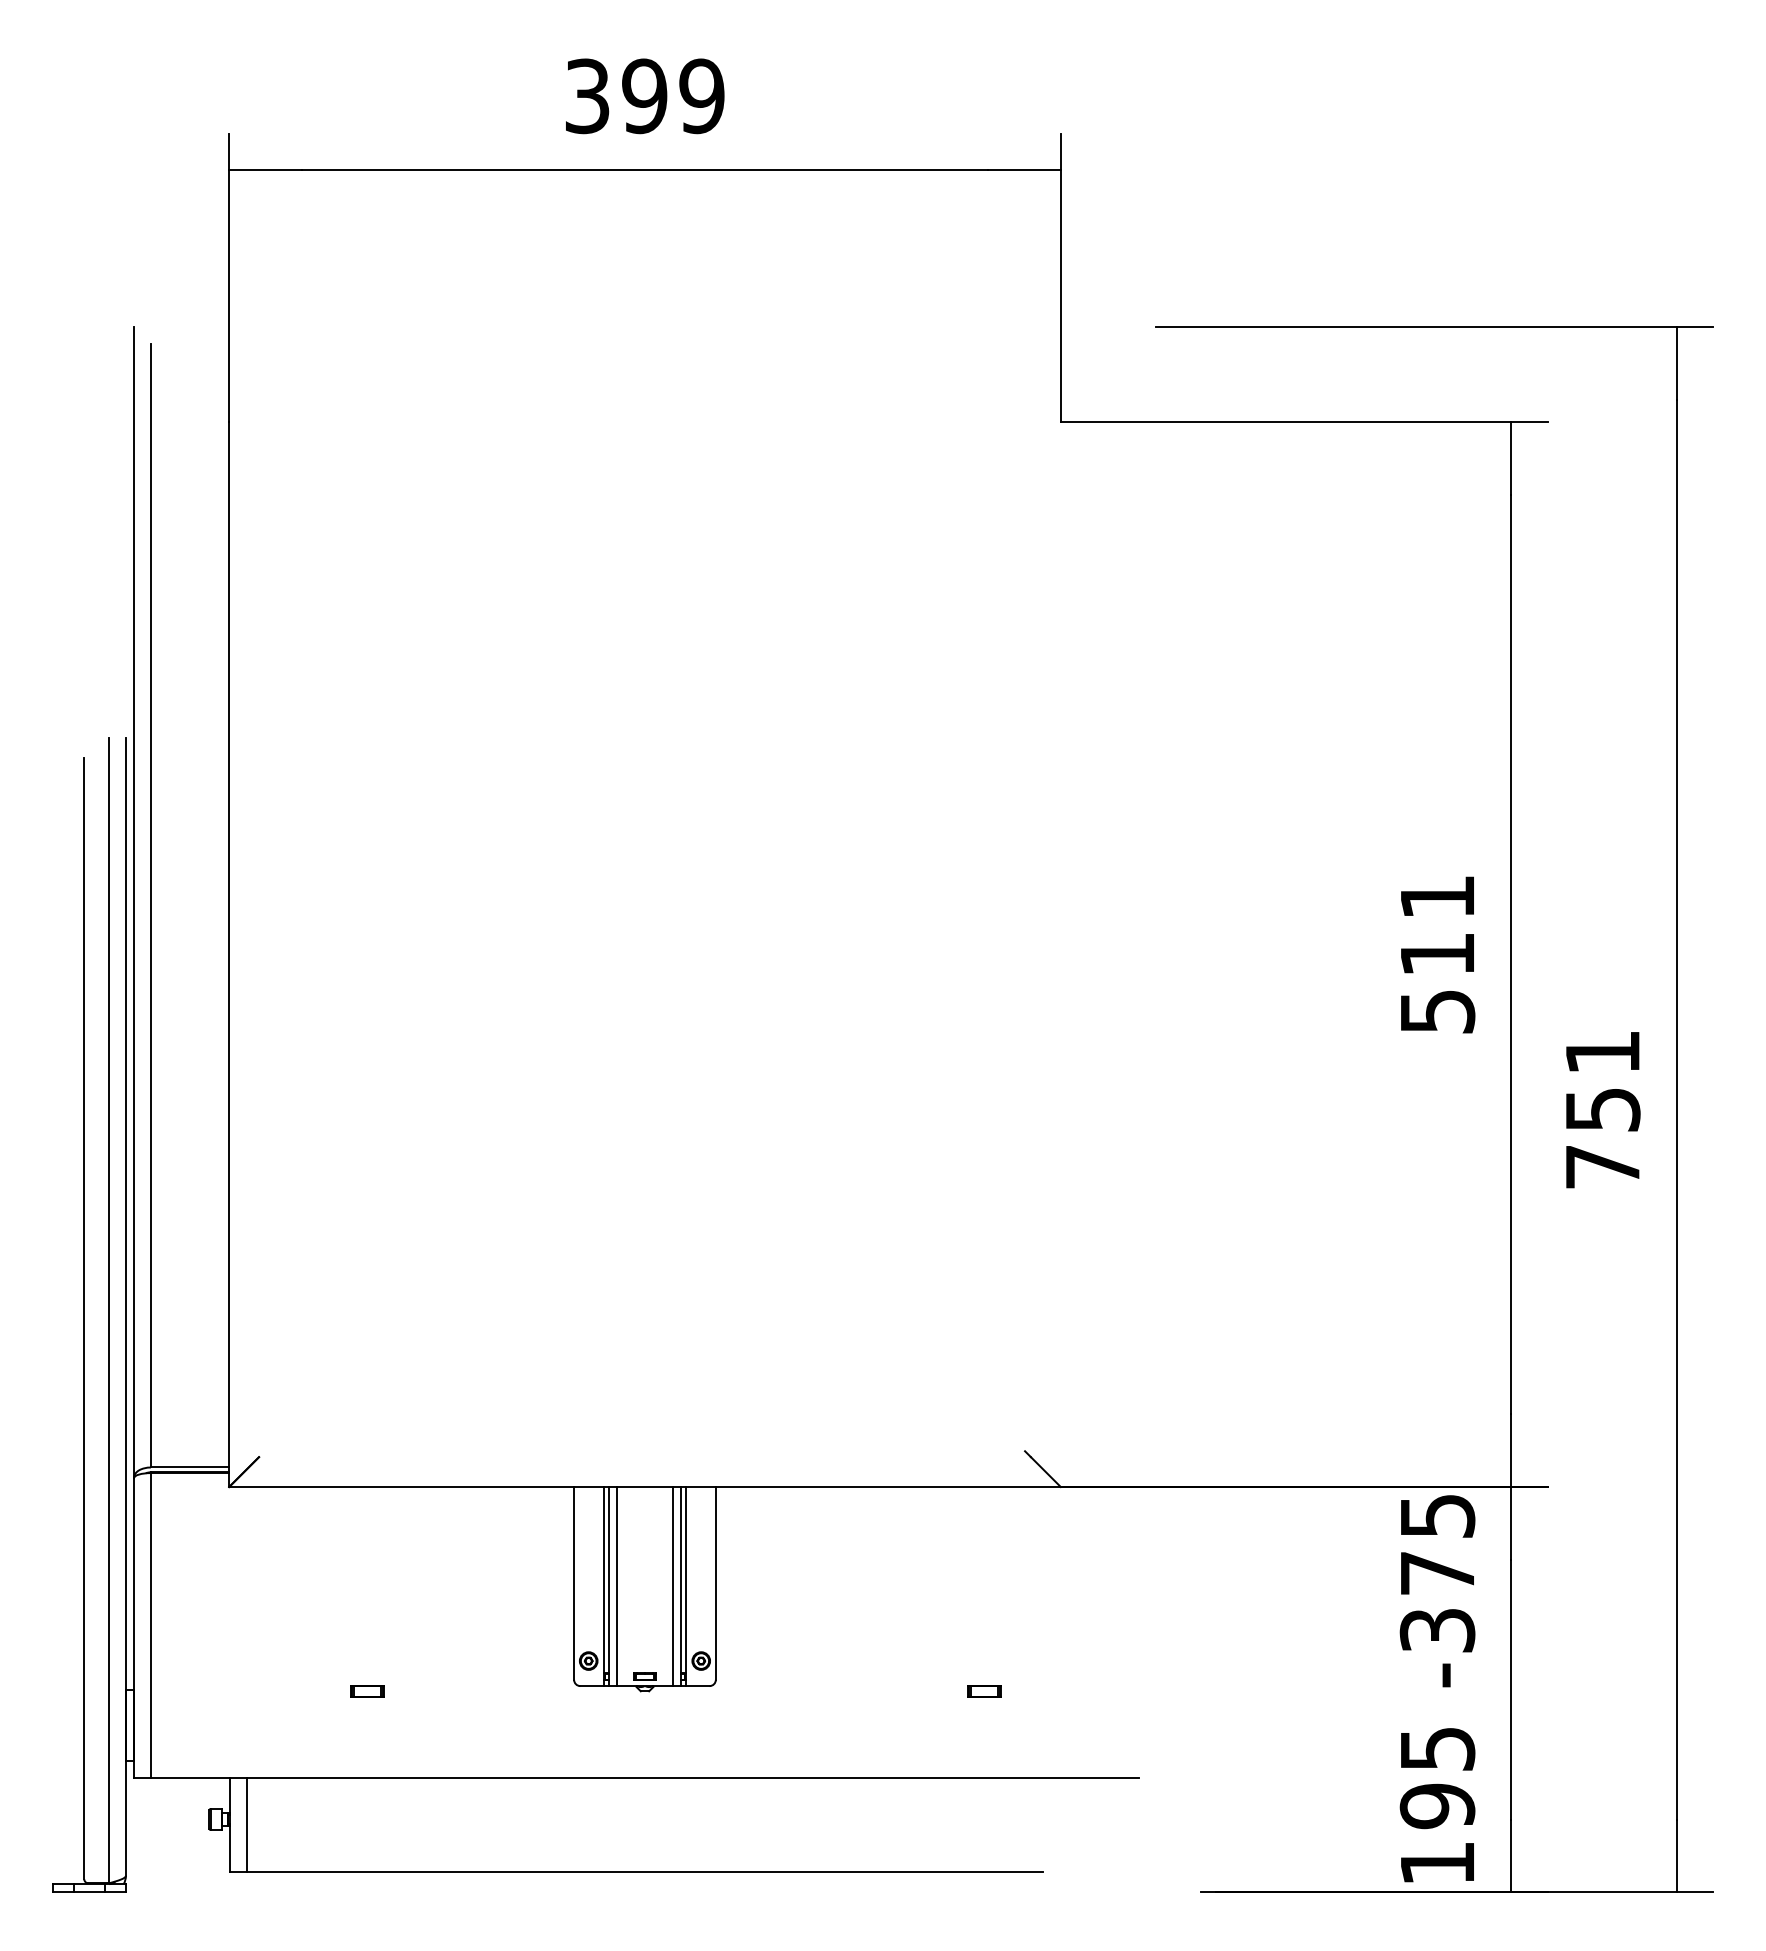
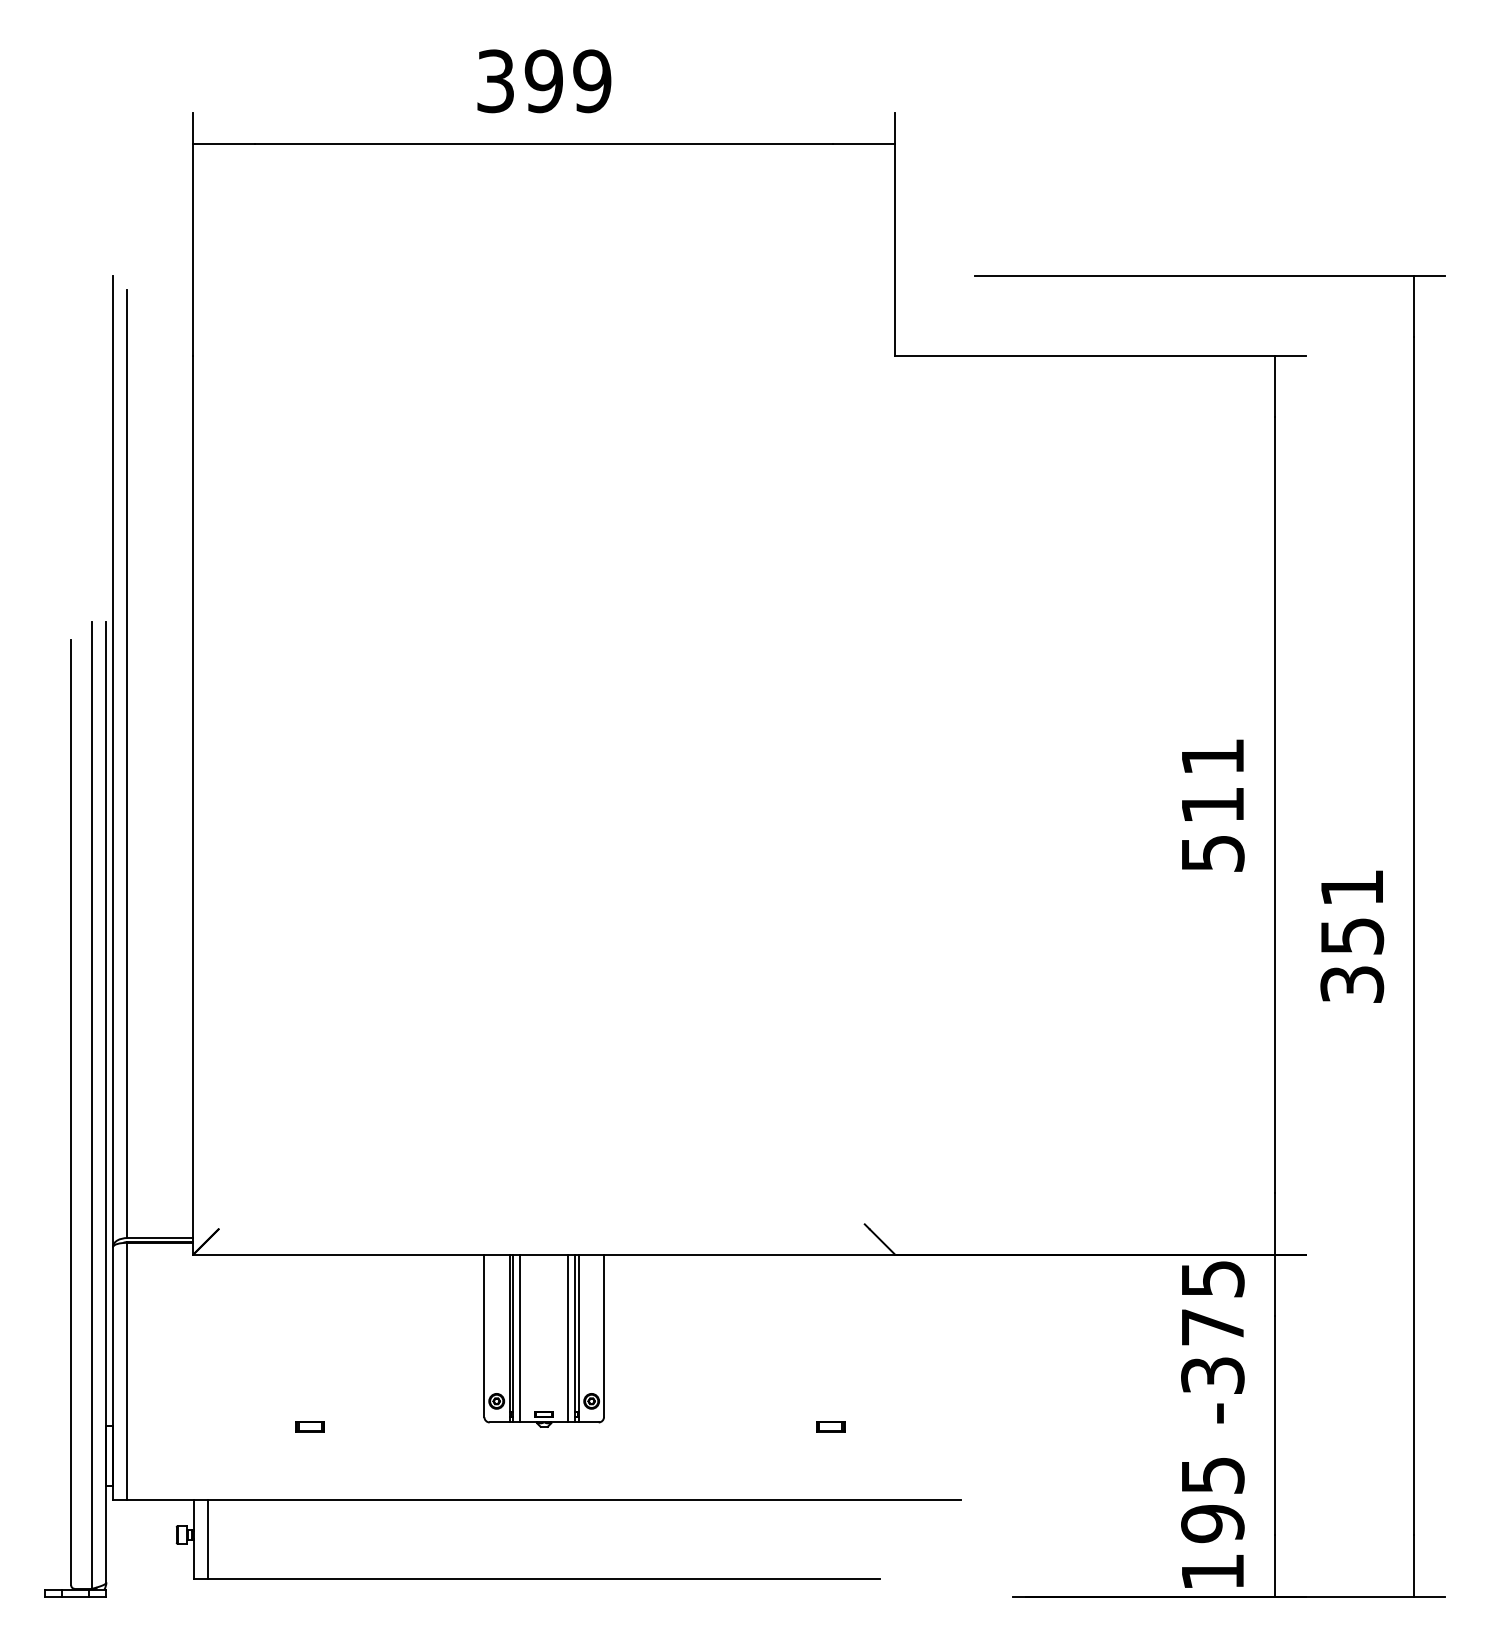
text: (1602, 1166) -> (1351, 984), 751 -> 351

